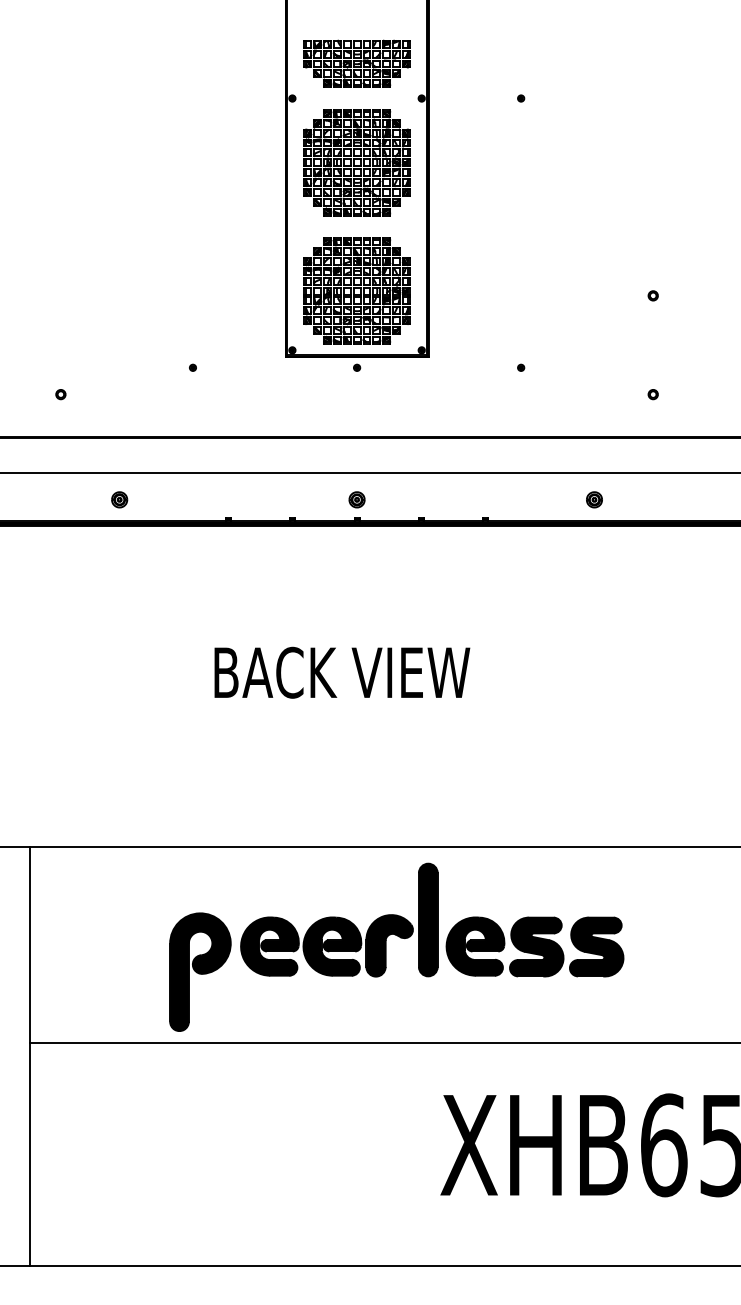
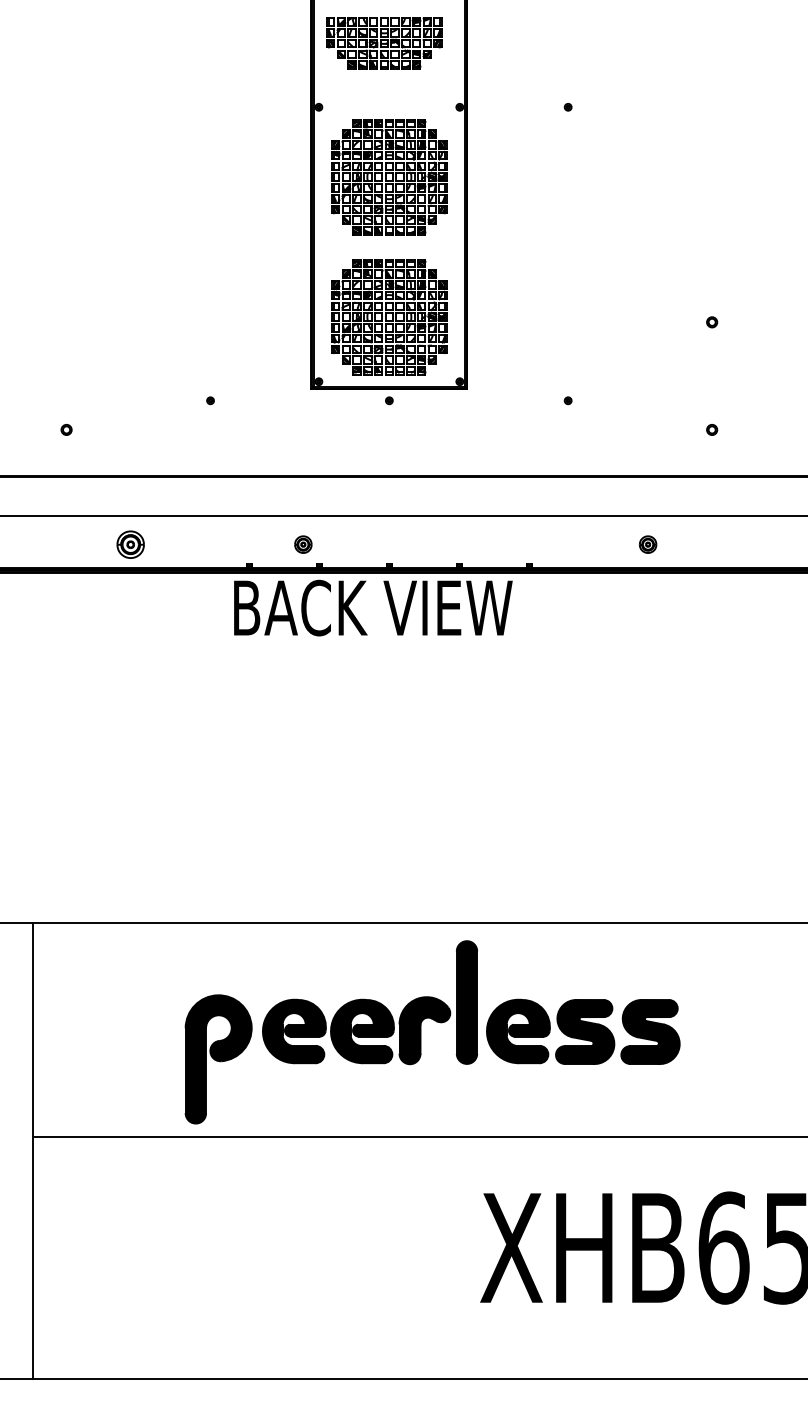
part: (357, 63) -> (384, 43), moved
part: (119, 499) -> (130, 544), size x1.6
part: (357, 499) -> (303, 544), moved
text: (342, 672) -> (373, 607), moved

